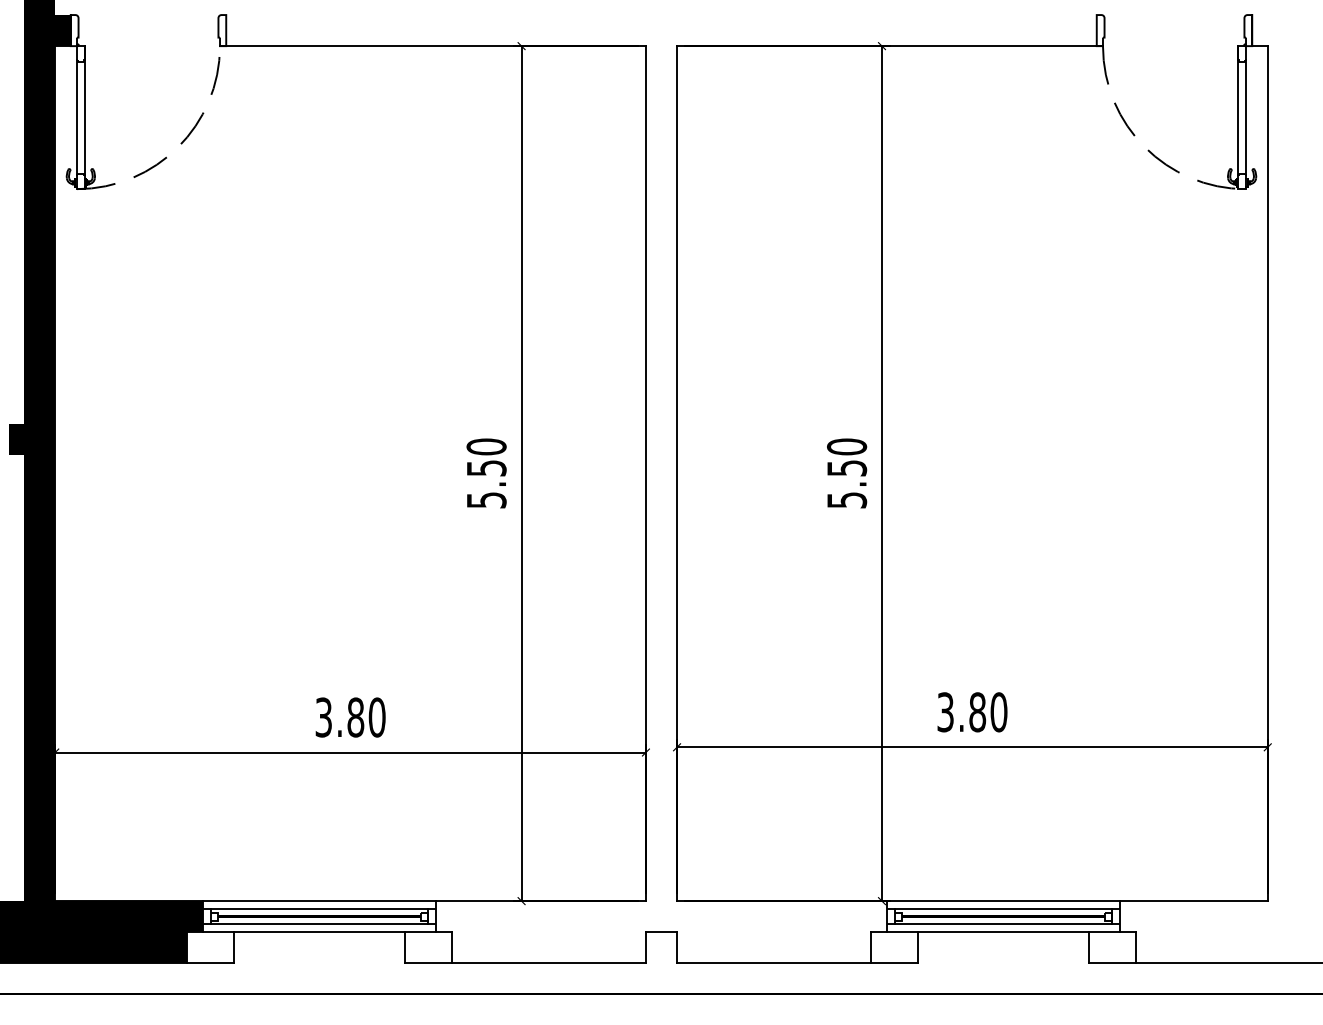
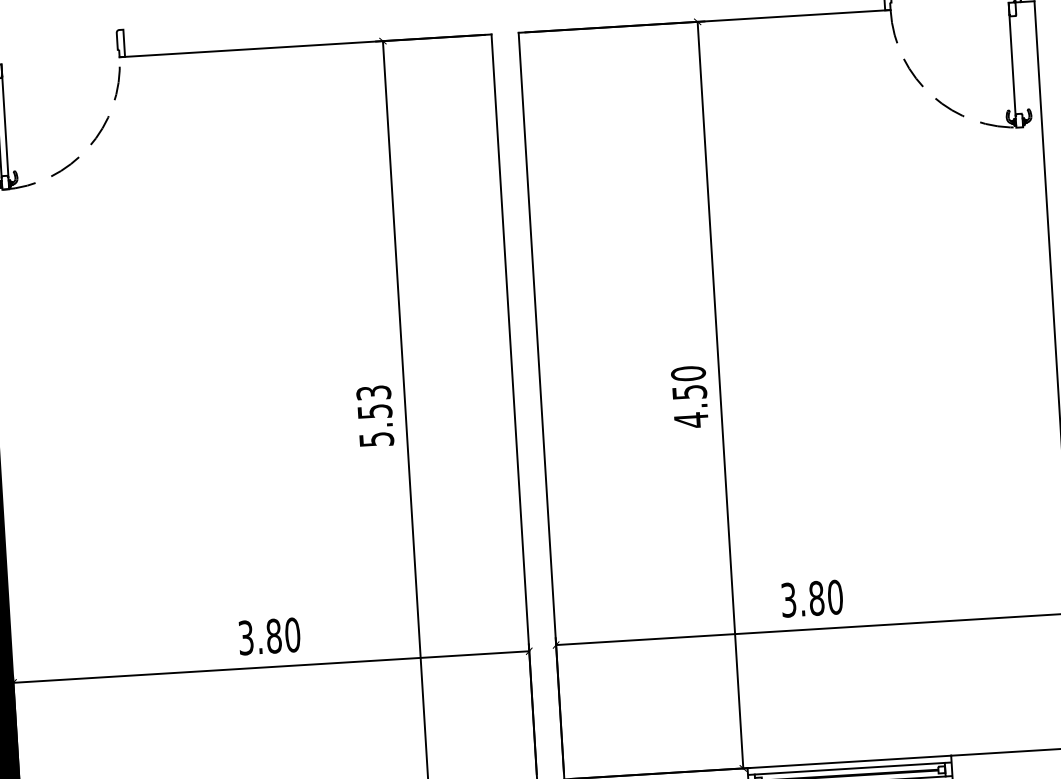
line: (1246, 117) -> (1019, 64), removed
text: (486, 446) -> (373, 392), 5.50 -> 5.53
text: (847, 500) -> (691, 420), 5.50 -> 4.50

